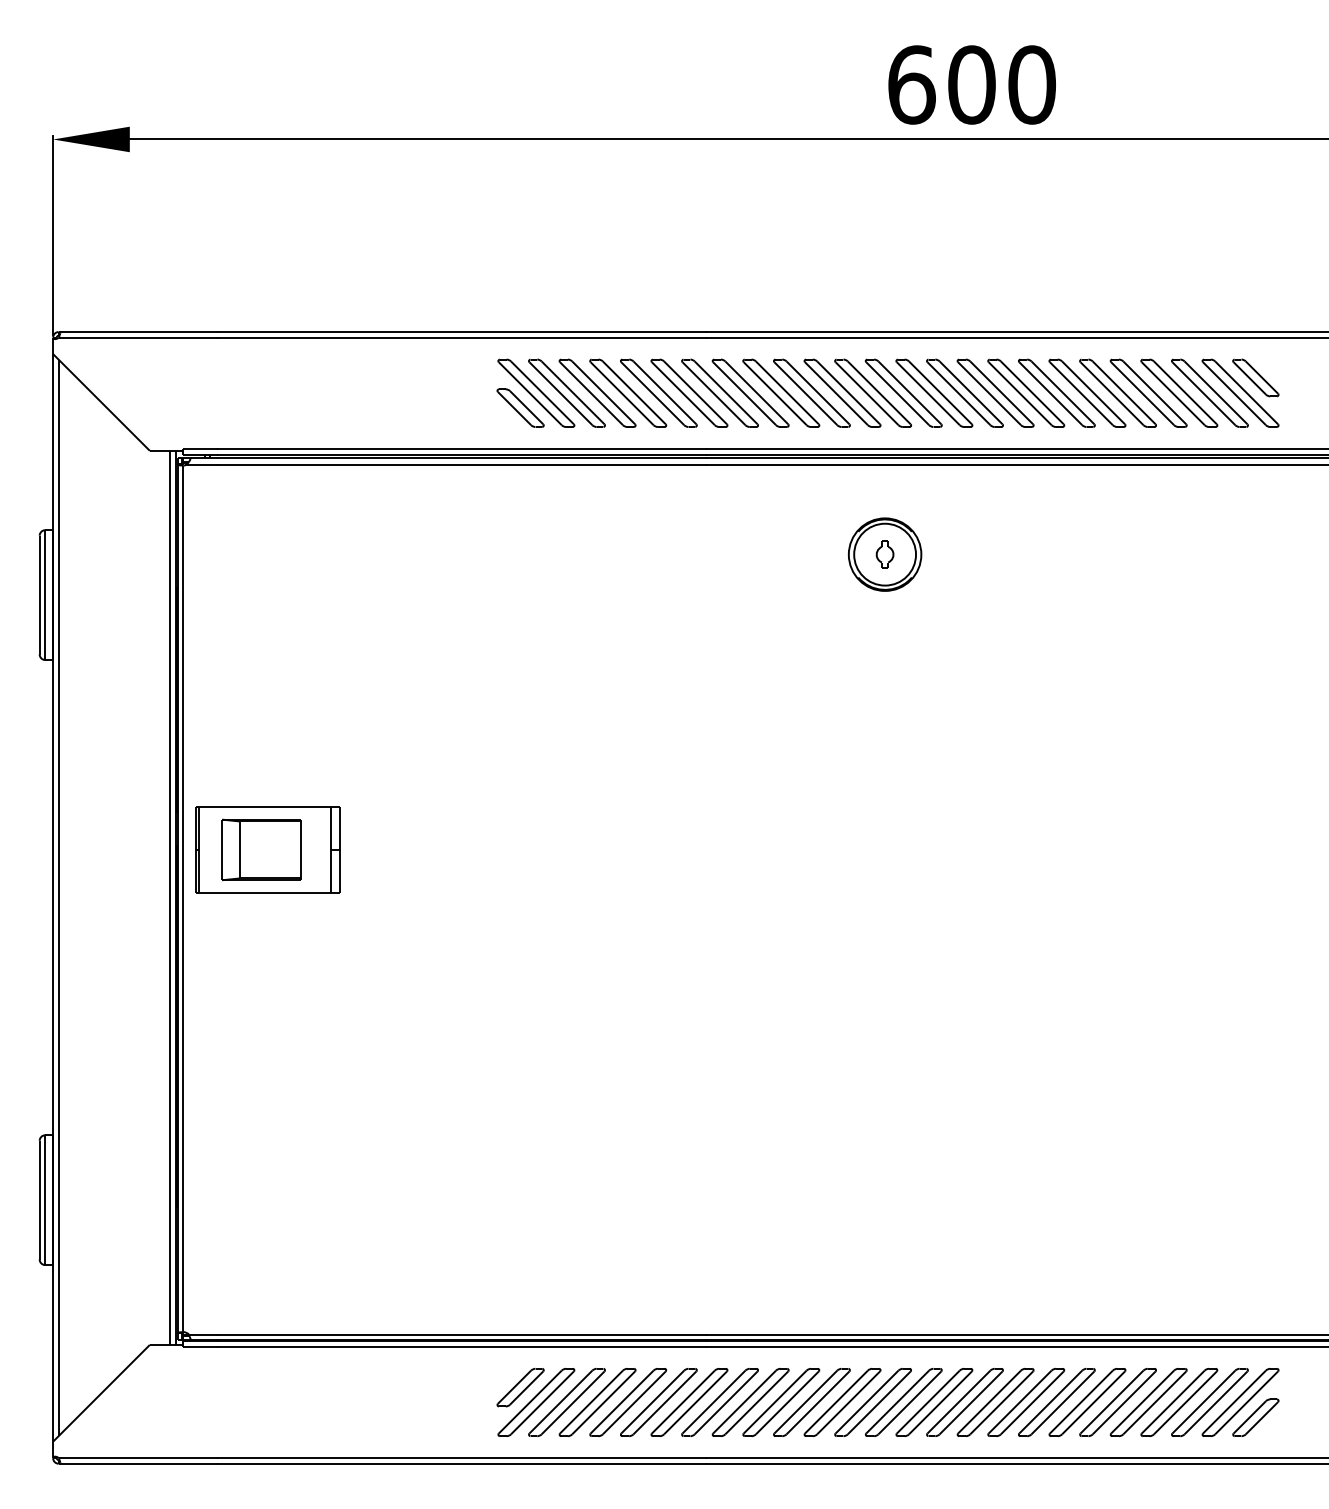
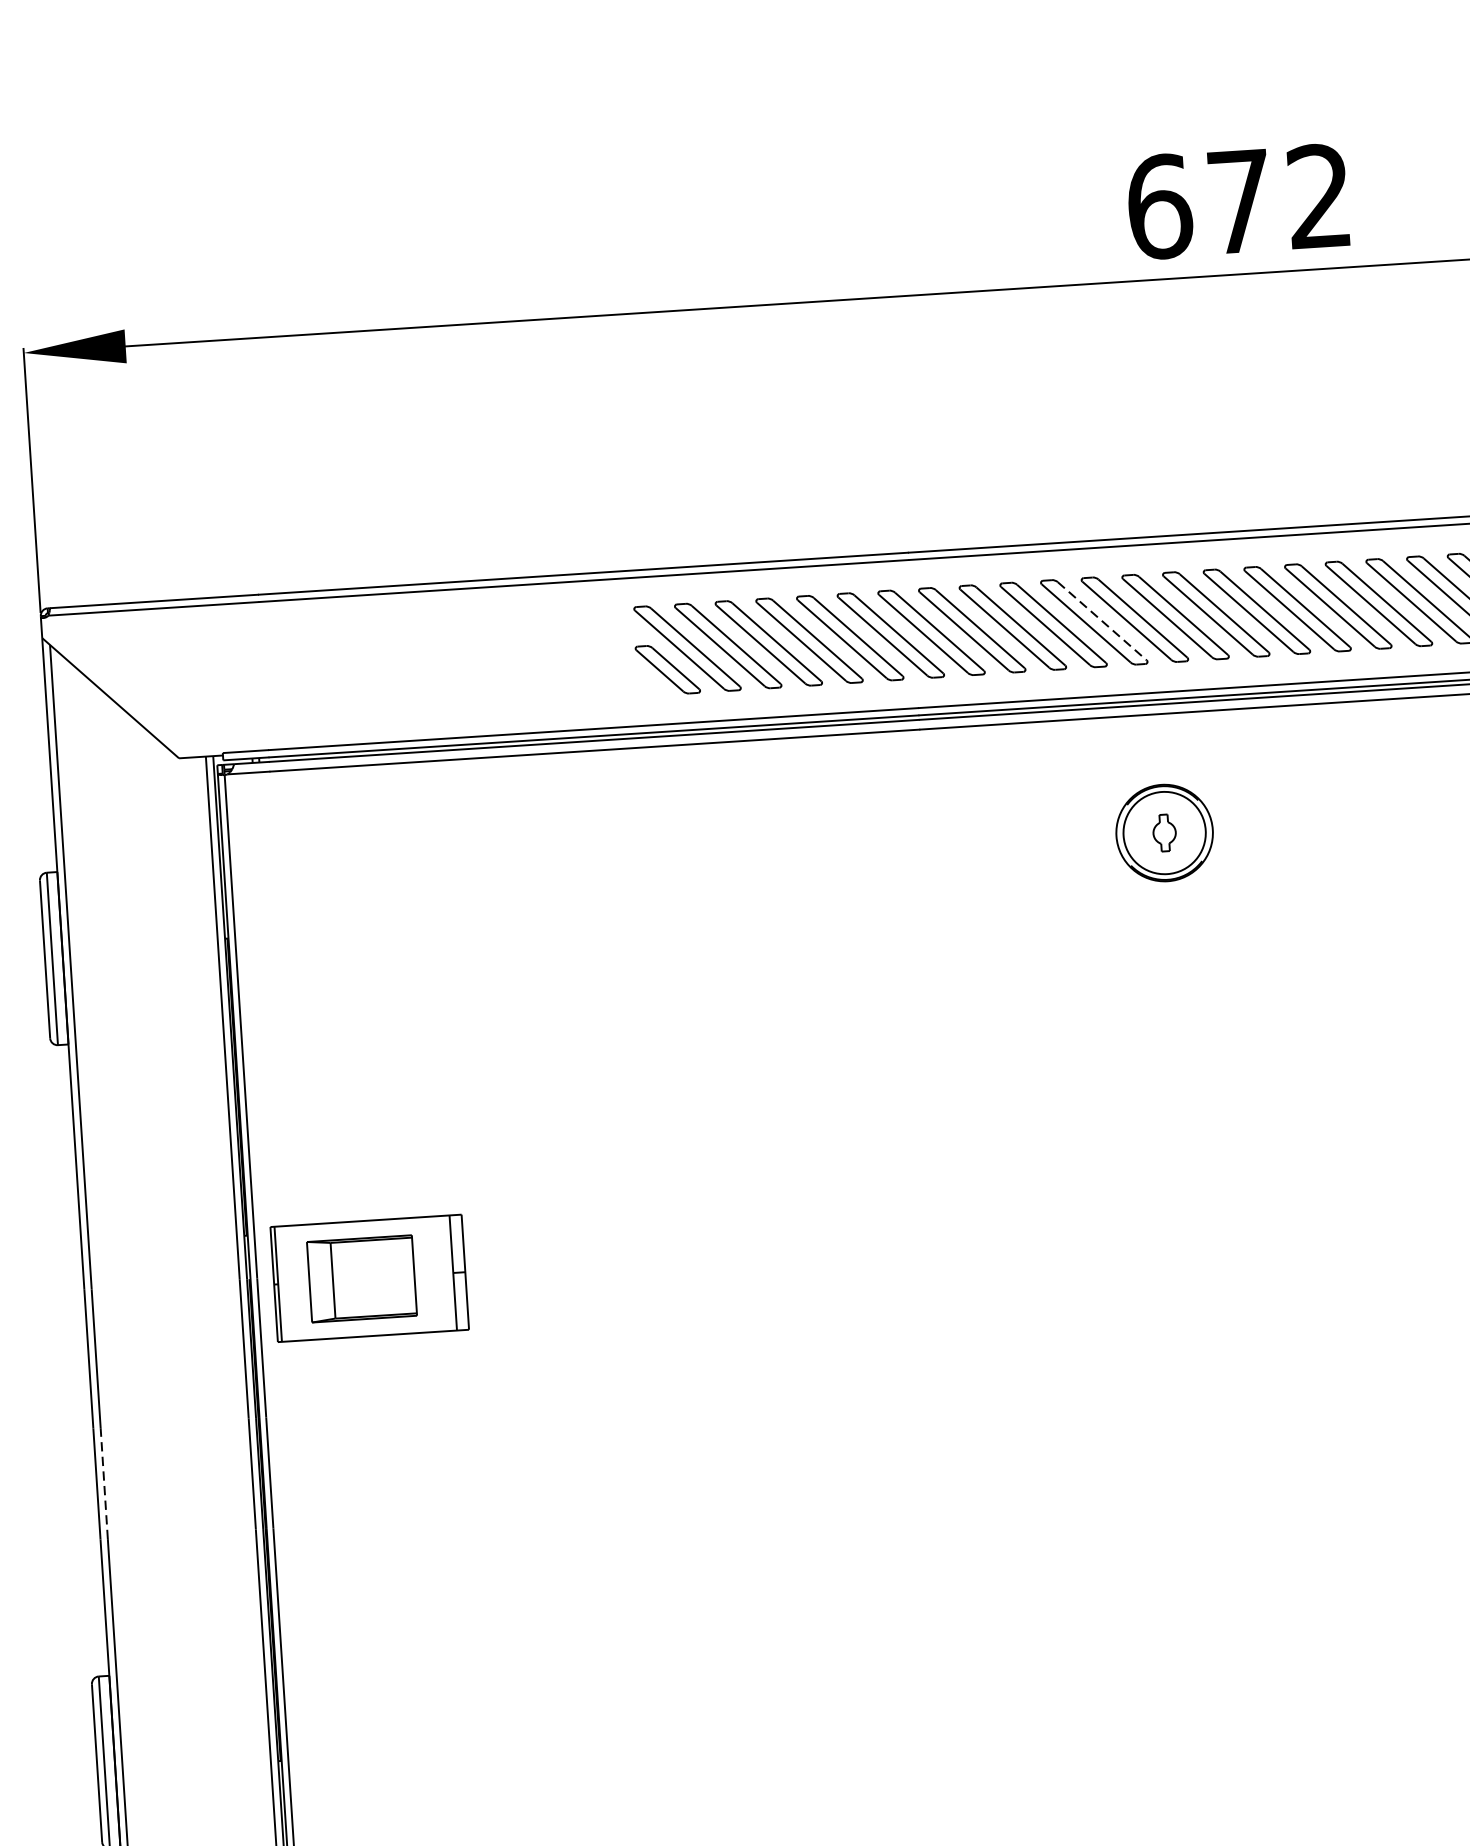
text: (1001, 84) -> (1278, 198), 600 -> 672
line: (848, 393) -> (1102, 622), solid -> dashed
line: (58, 990) -> (104, 1483), solid -> dashed

